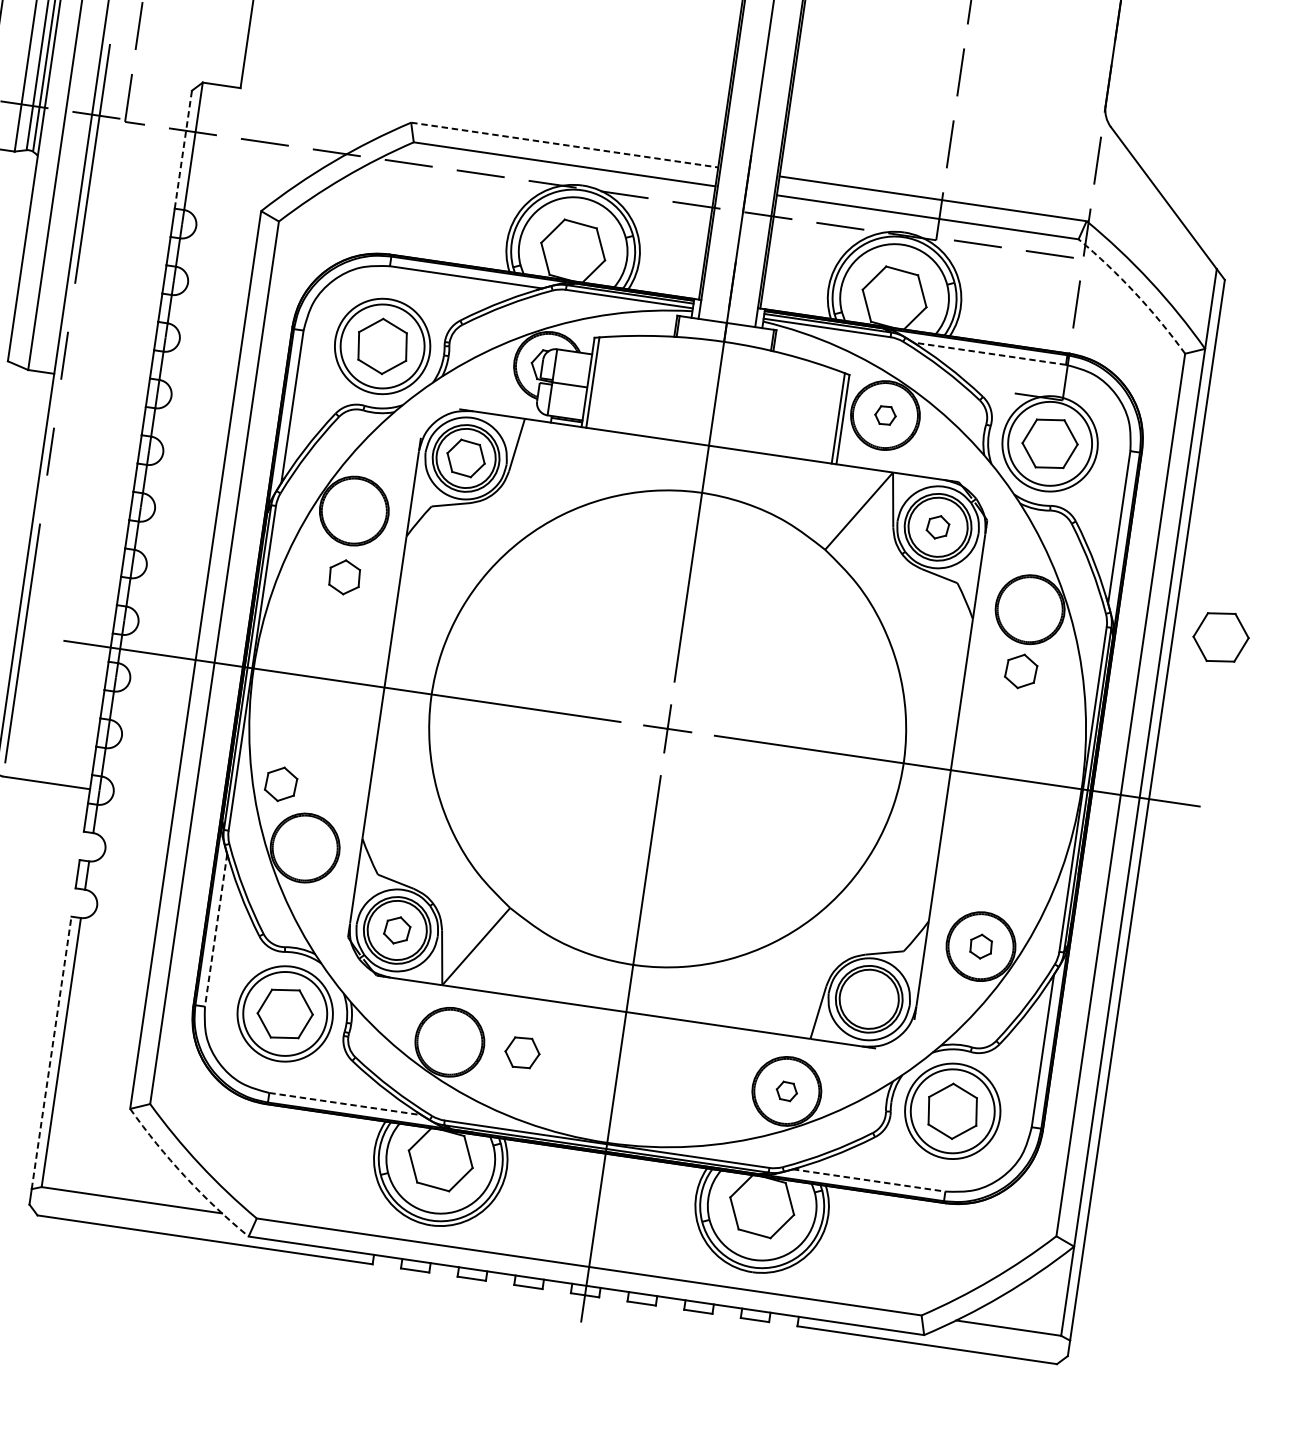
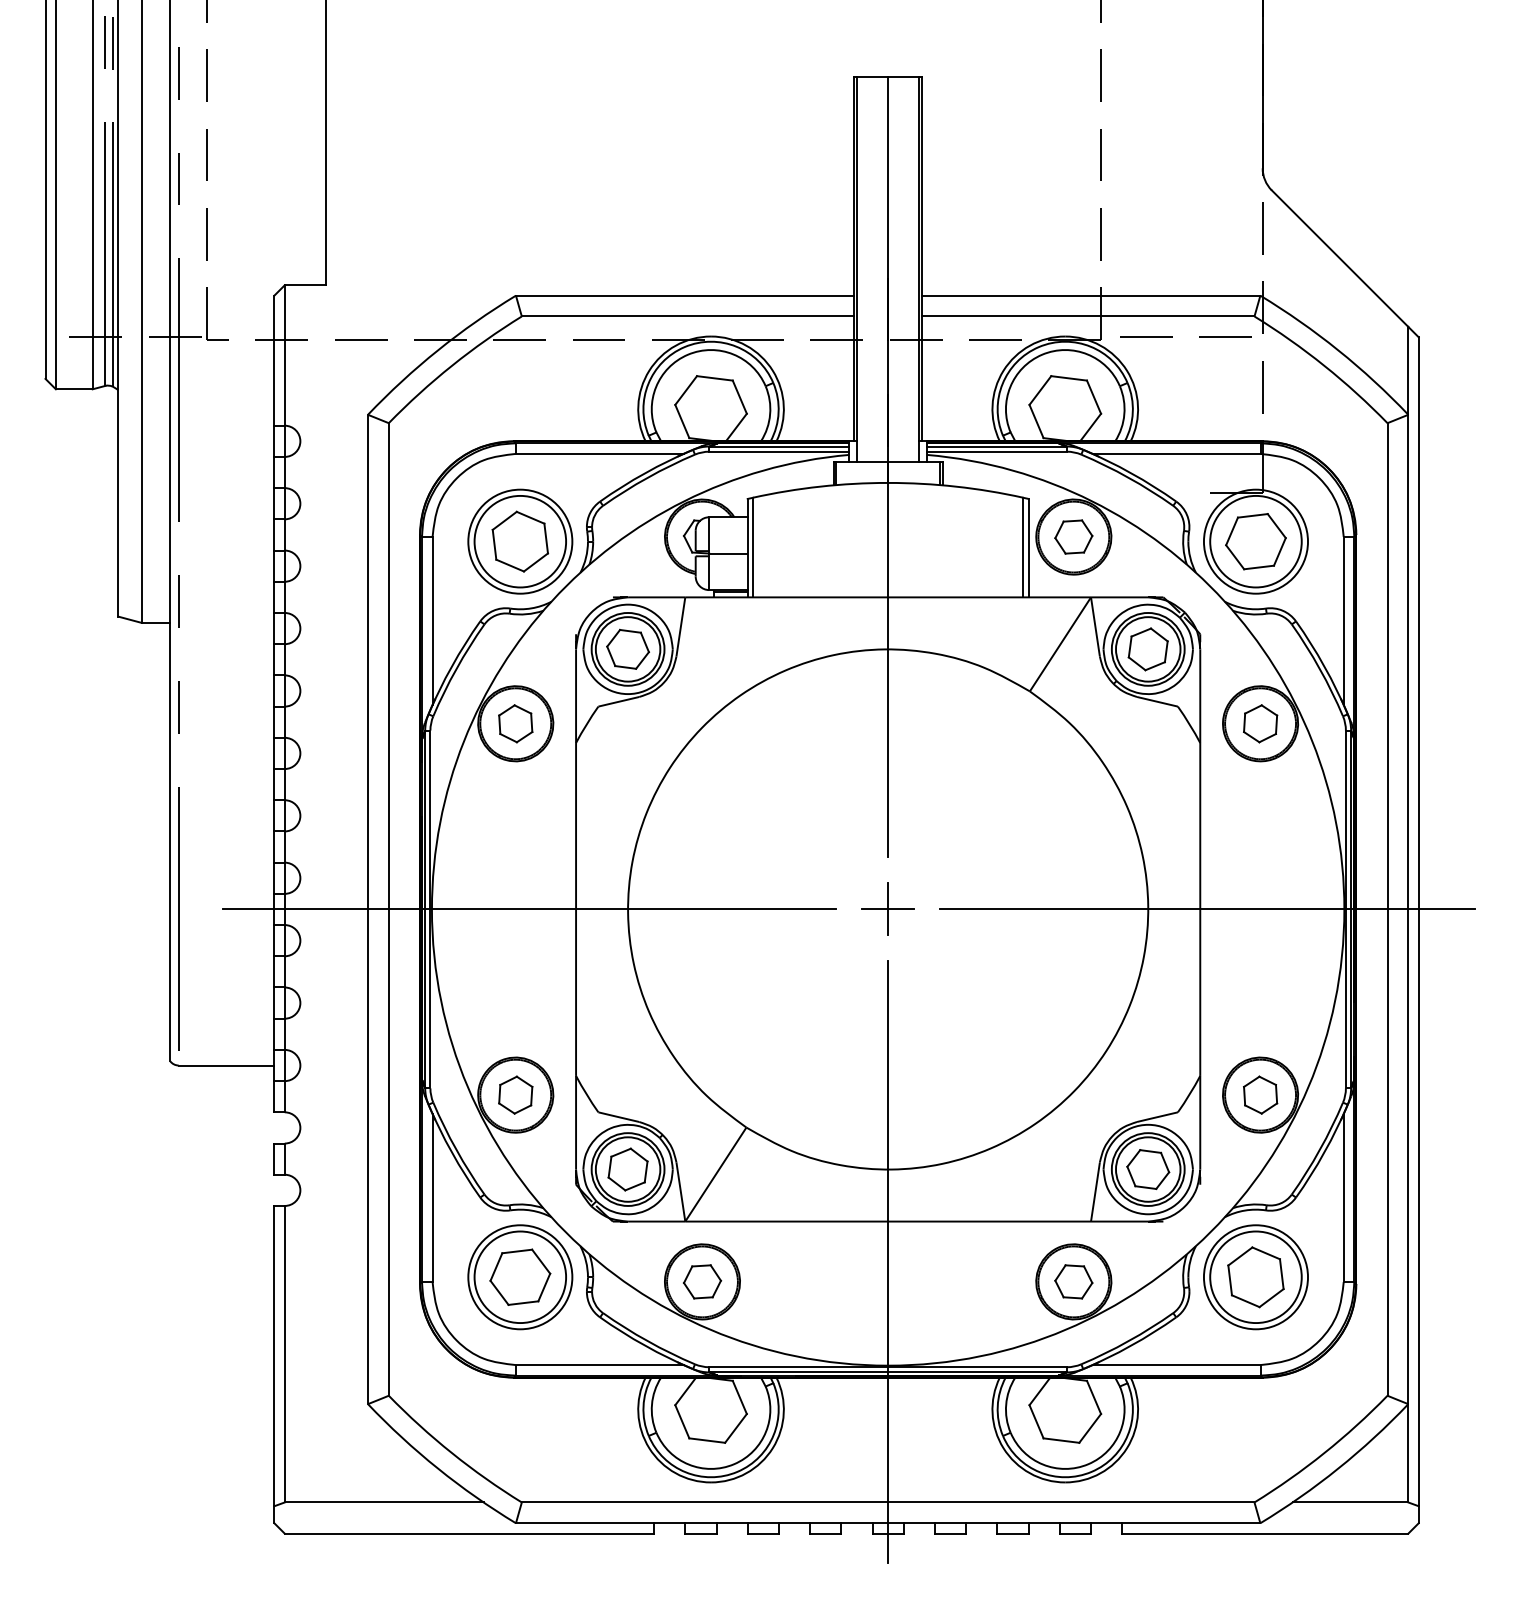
line: (565, 144) -> (685, 295), dashed -> solid
line: (183, 149) -> (274, 360), dashed -> solid
arc: (1135, 293) -> (1324, 365), dashed -> solid
line: (989, 353) -> (1176, 453), dashed -> solid
part: (885, 414) -> (1073, 536), size x1.67
part: (937, 527) -> (1147, 649), size x1.67
part: (344, 577) -> (515, 723), moved
part: (1220, 637) -> (1470, 723), removed
part: (1021, 671) -> (1260, 723), moved
part: (280, 783) -> (515, 1094), moved
line: (215, 930) -> (432, 1198), dashed -> solid
part: (396, 930) -> (627, 1169), size x1.43
part: (981, 946) -> (1260, 1094), size x1.43
part: (869, 999) -> (1148, 1169), added
line: (51, 1052) -> (274, 1355), dashed -> solid
part: (522, 1052) -> (702, 1281), moved
part: (786, 1091) -> (1073, 1281), size x1.67
line: (346, 1104) -> (600, 1365), dashed -> solid
arc: (185, 1176) -> (438, 1468), dashed -> solid
line: (869, 1180) -> (1177, 1365), dashed -> solid

